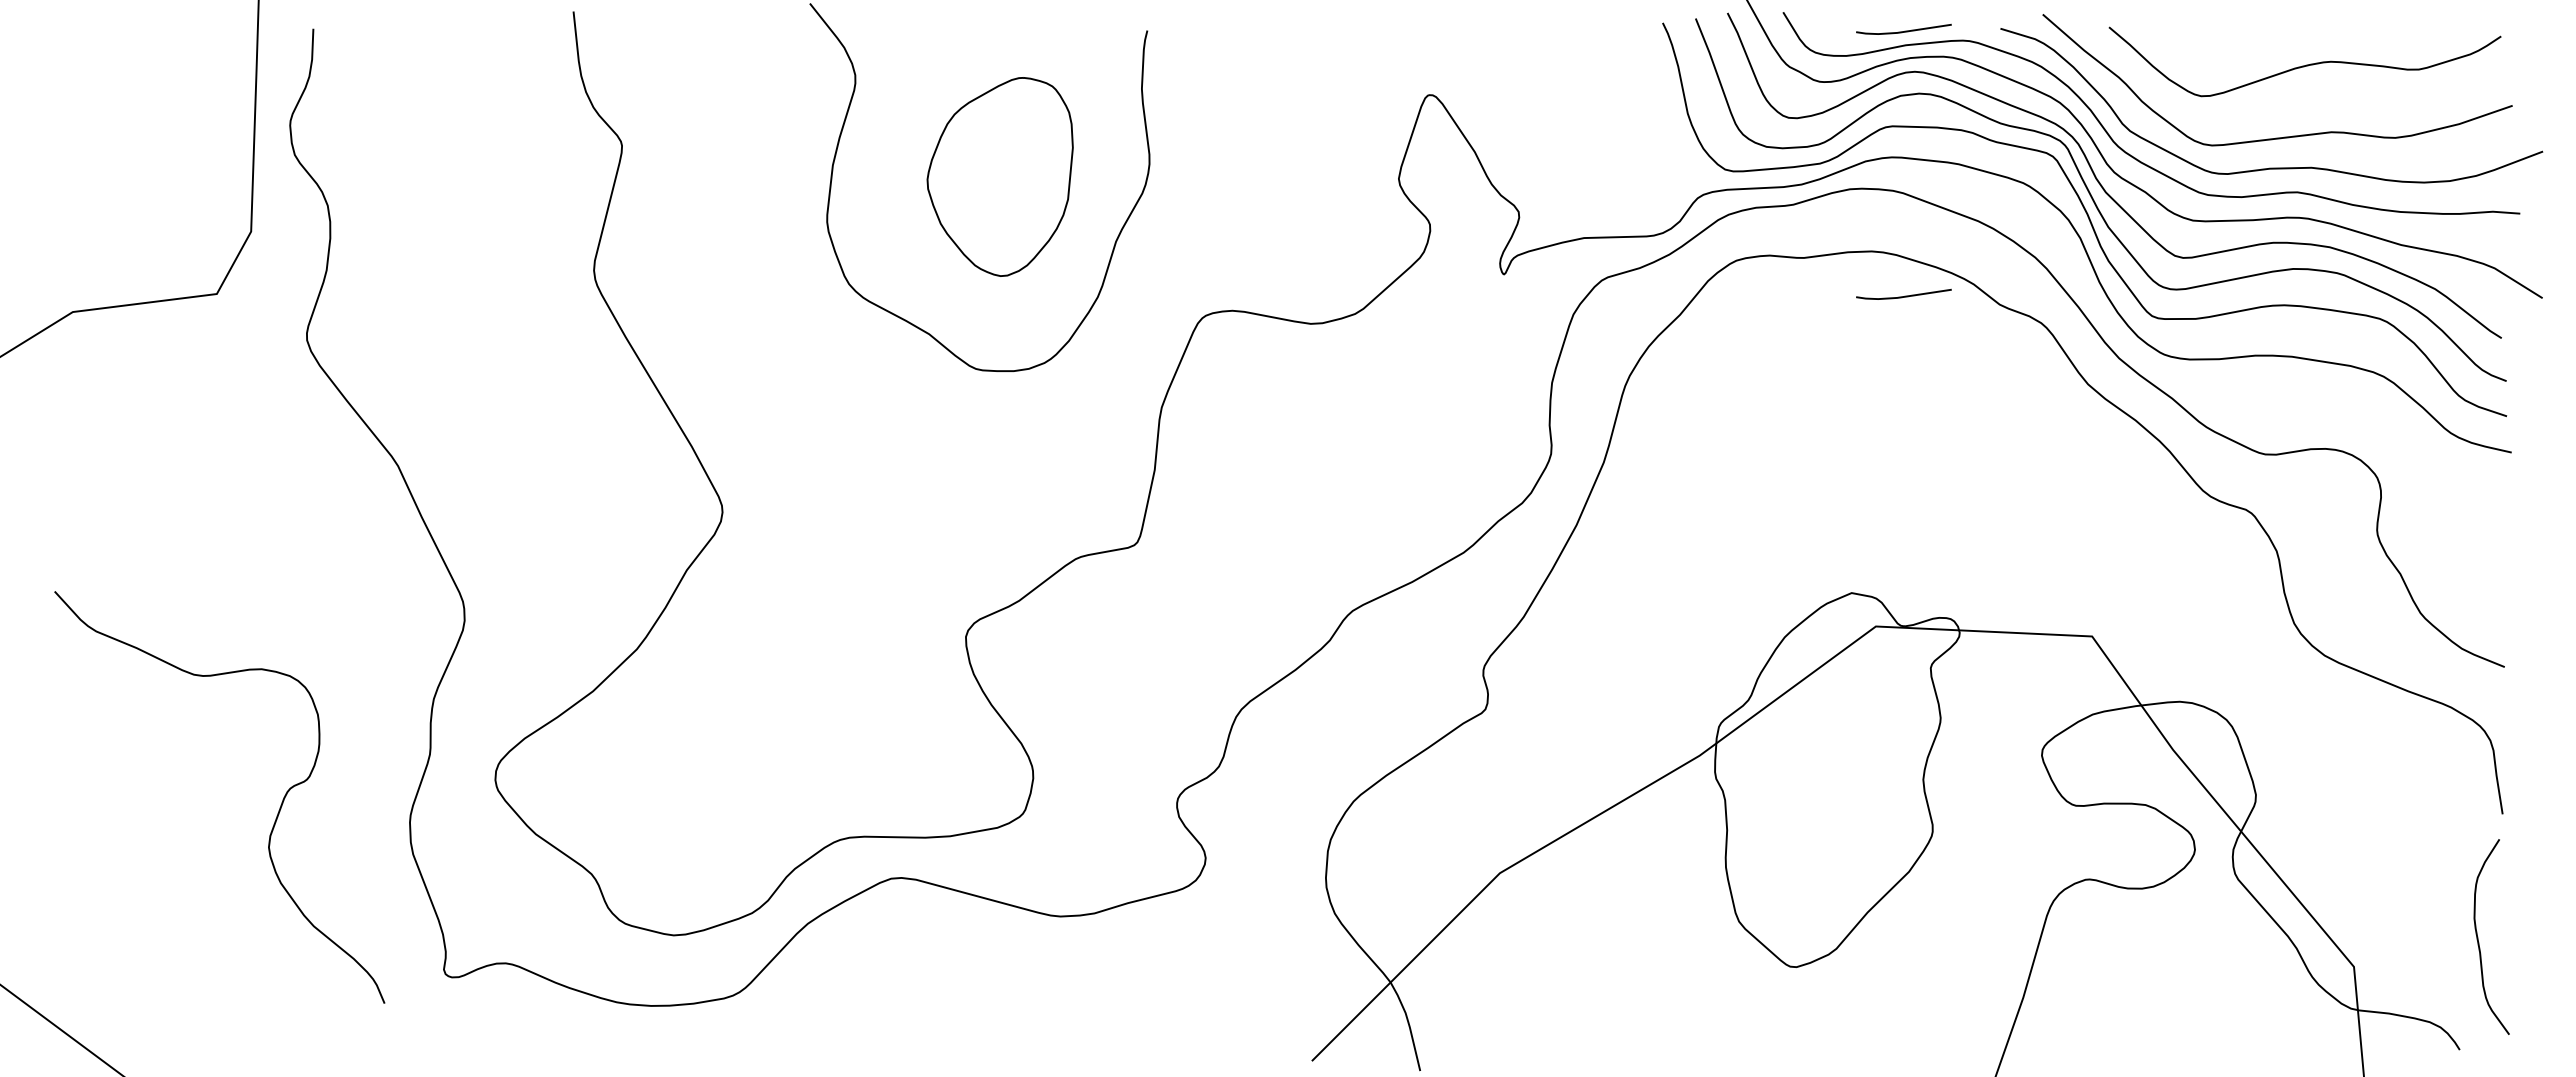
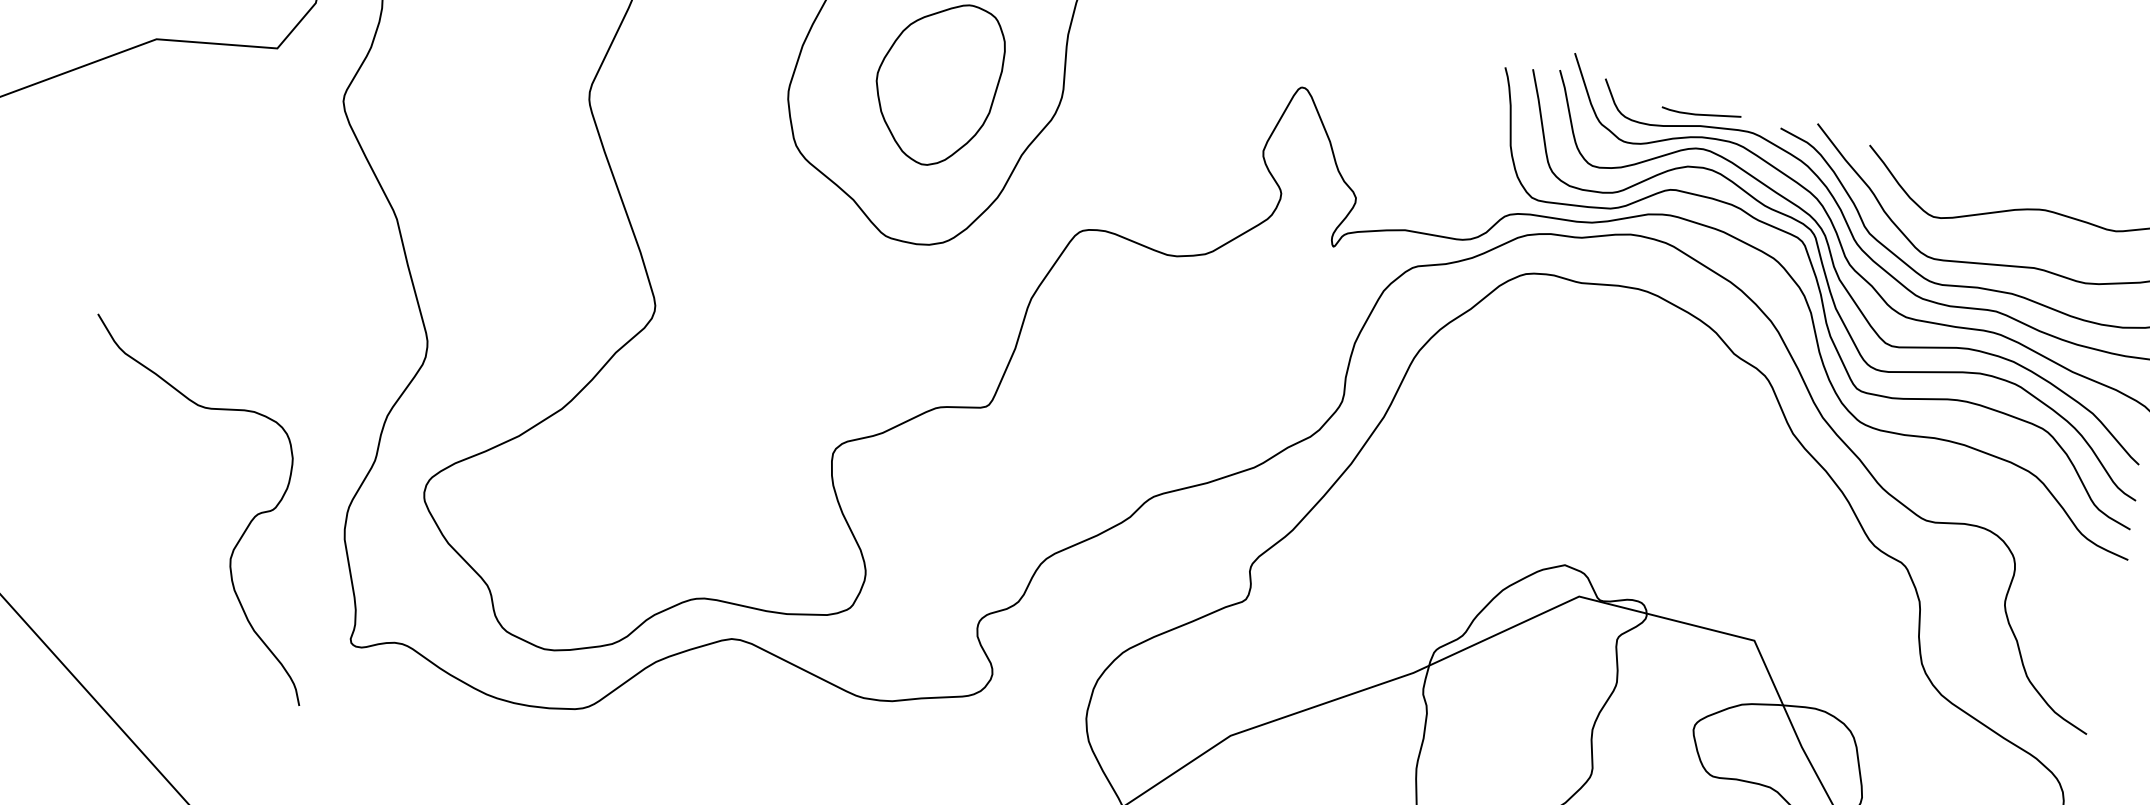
line: (1904, 295) -> (1657, 330), removed
curve: (276, 815) -> (242, 534), moved

